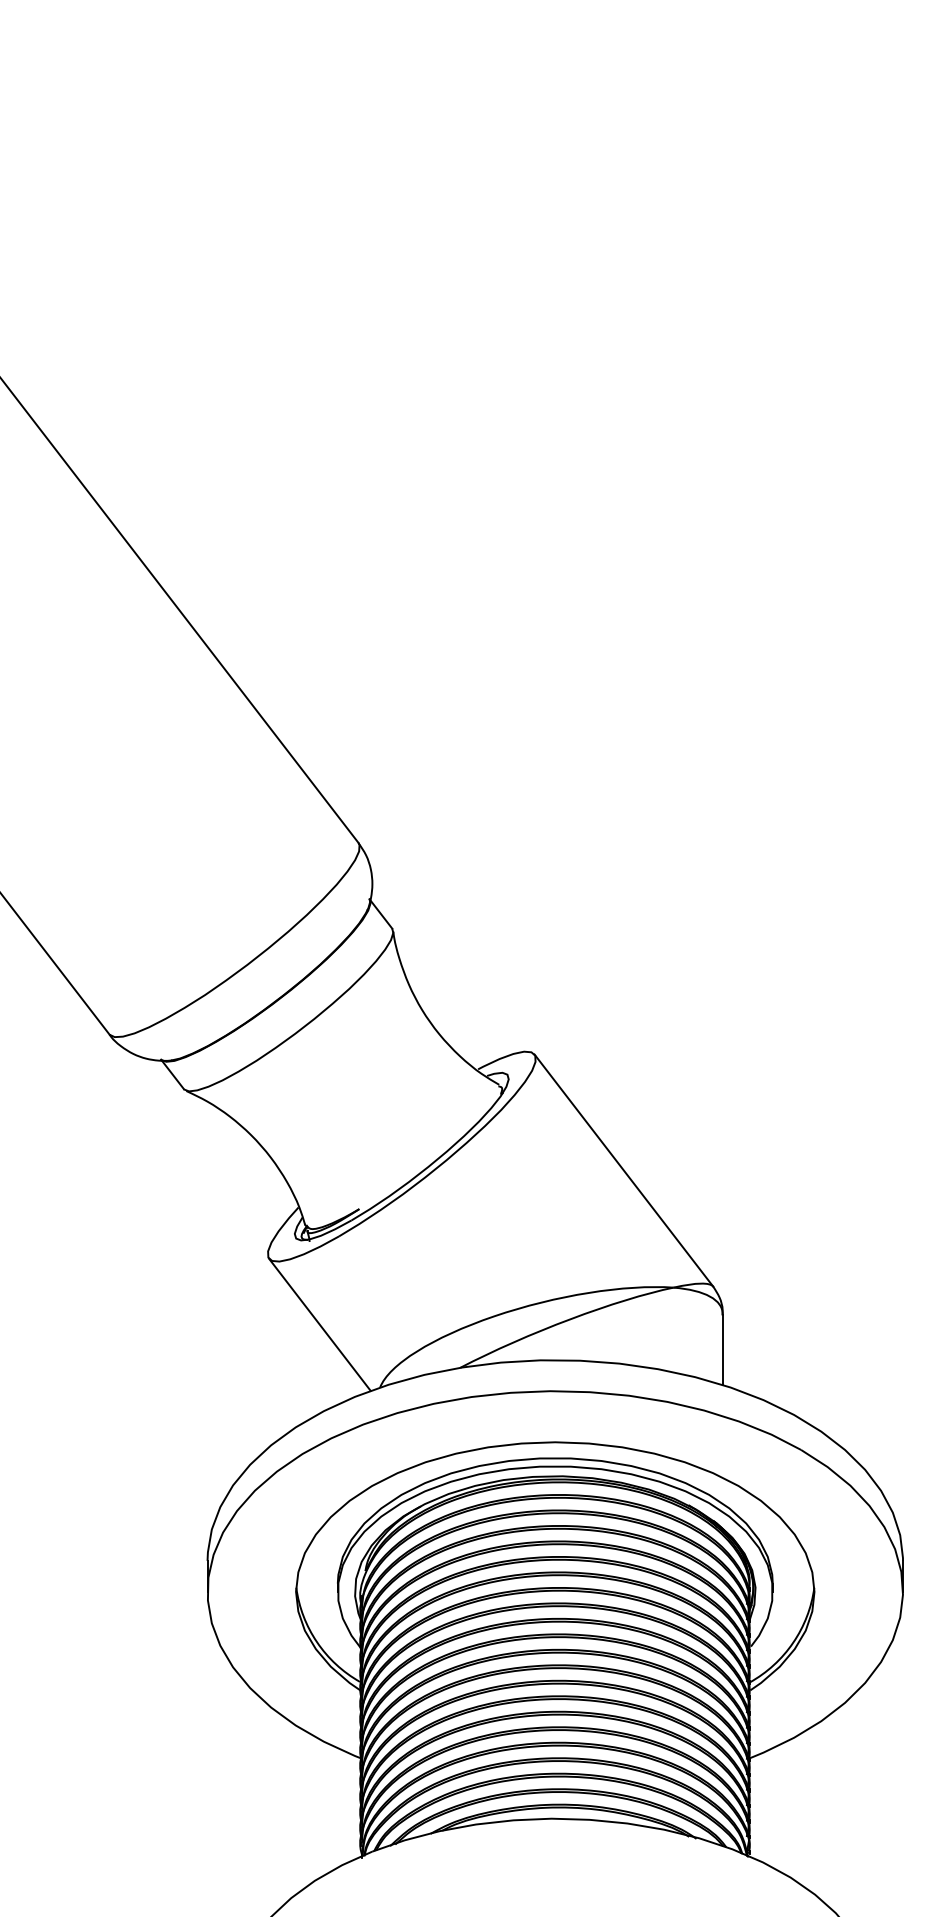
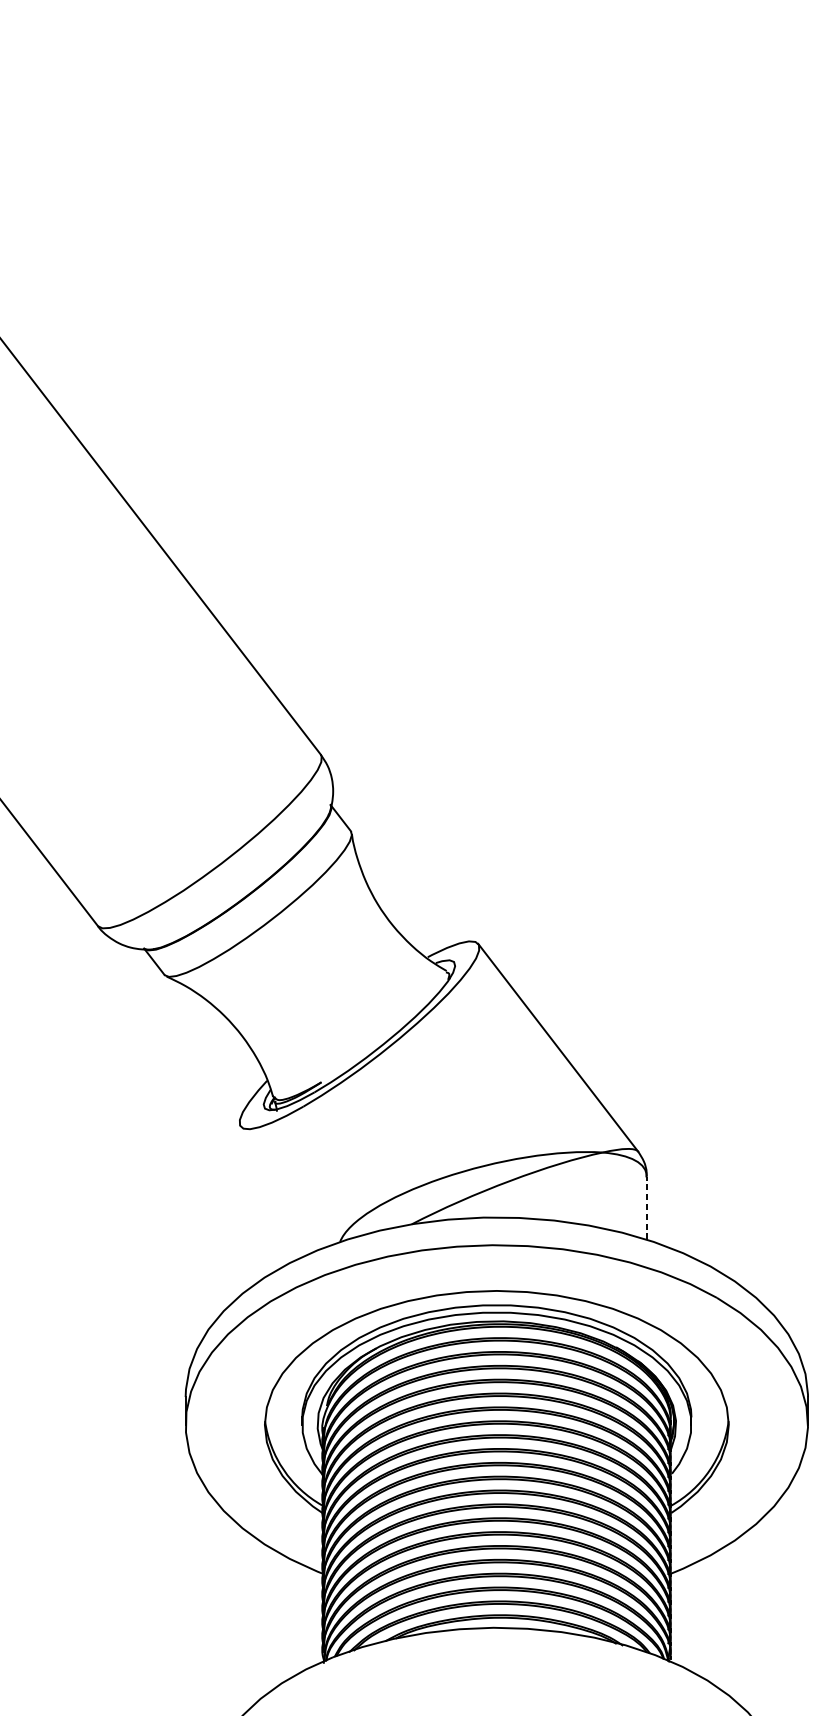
line: (319, 1324) -> (285, 1185), removed
line: (722, 1349) -> (646, 1207), solid -> dashed

